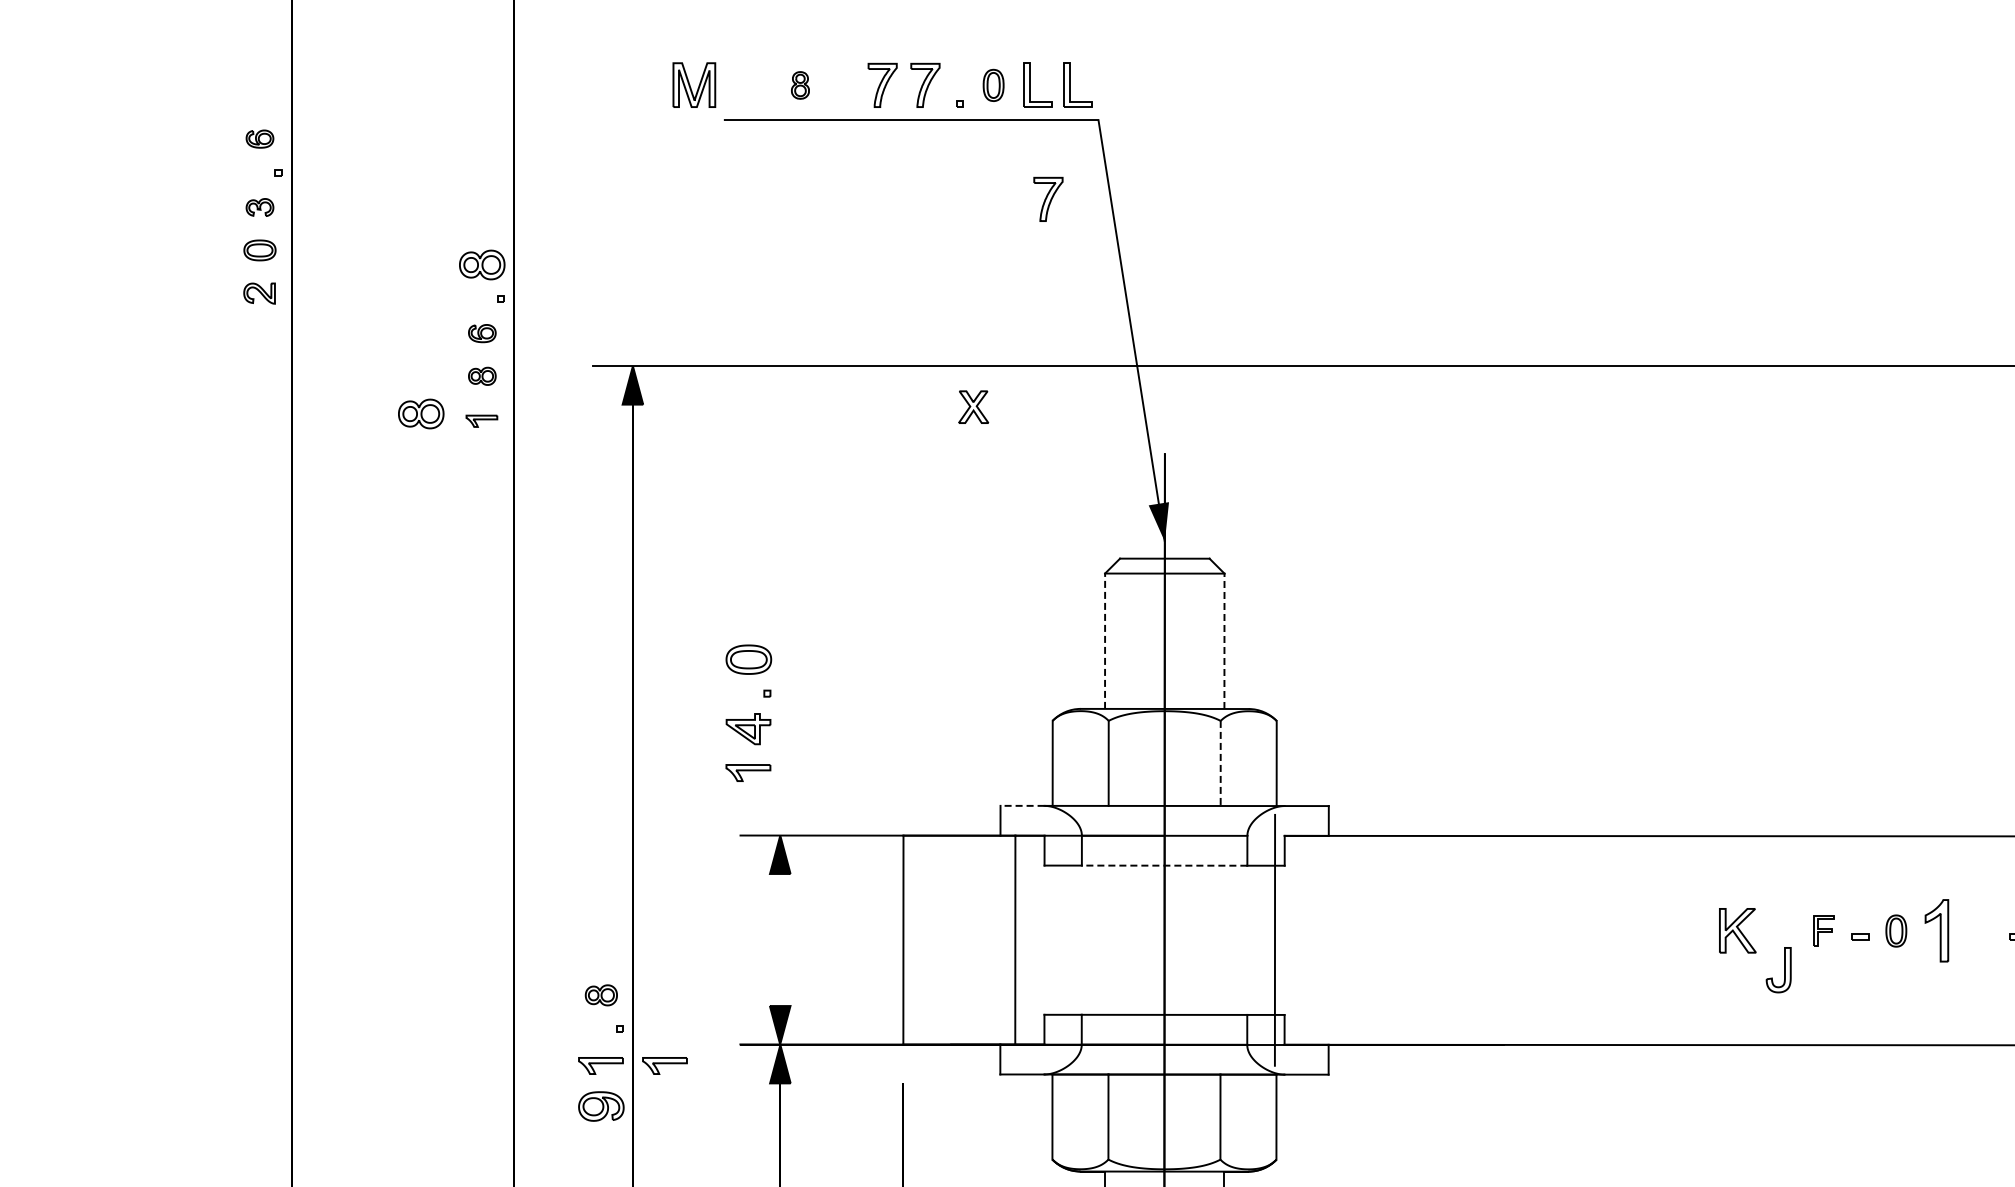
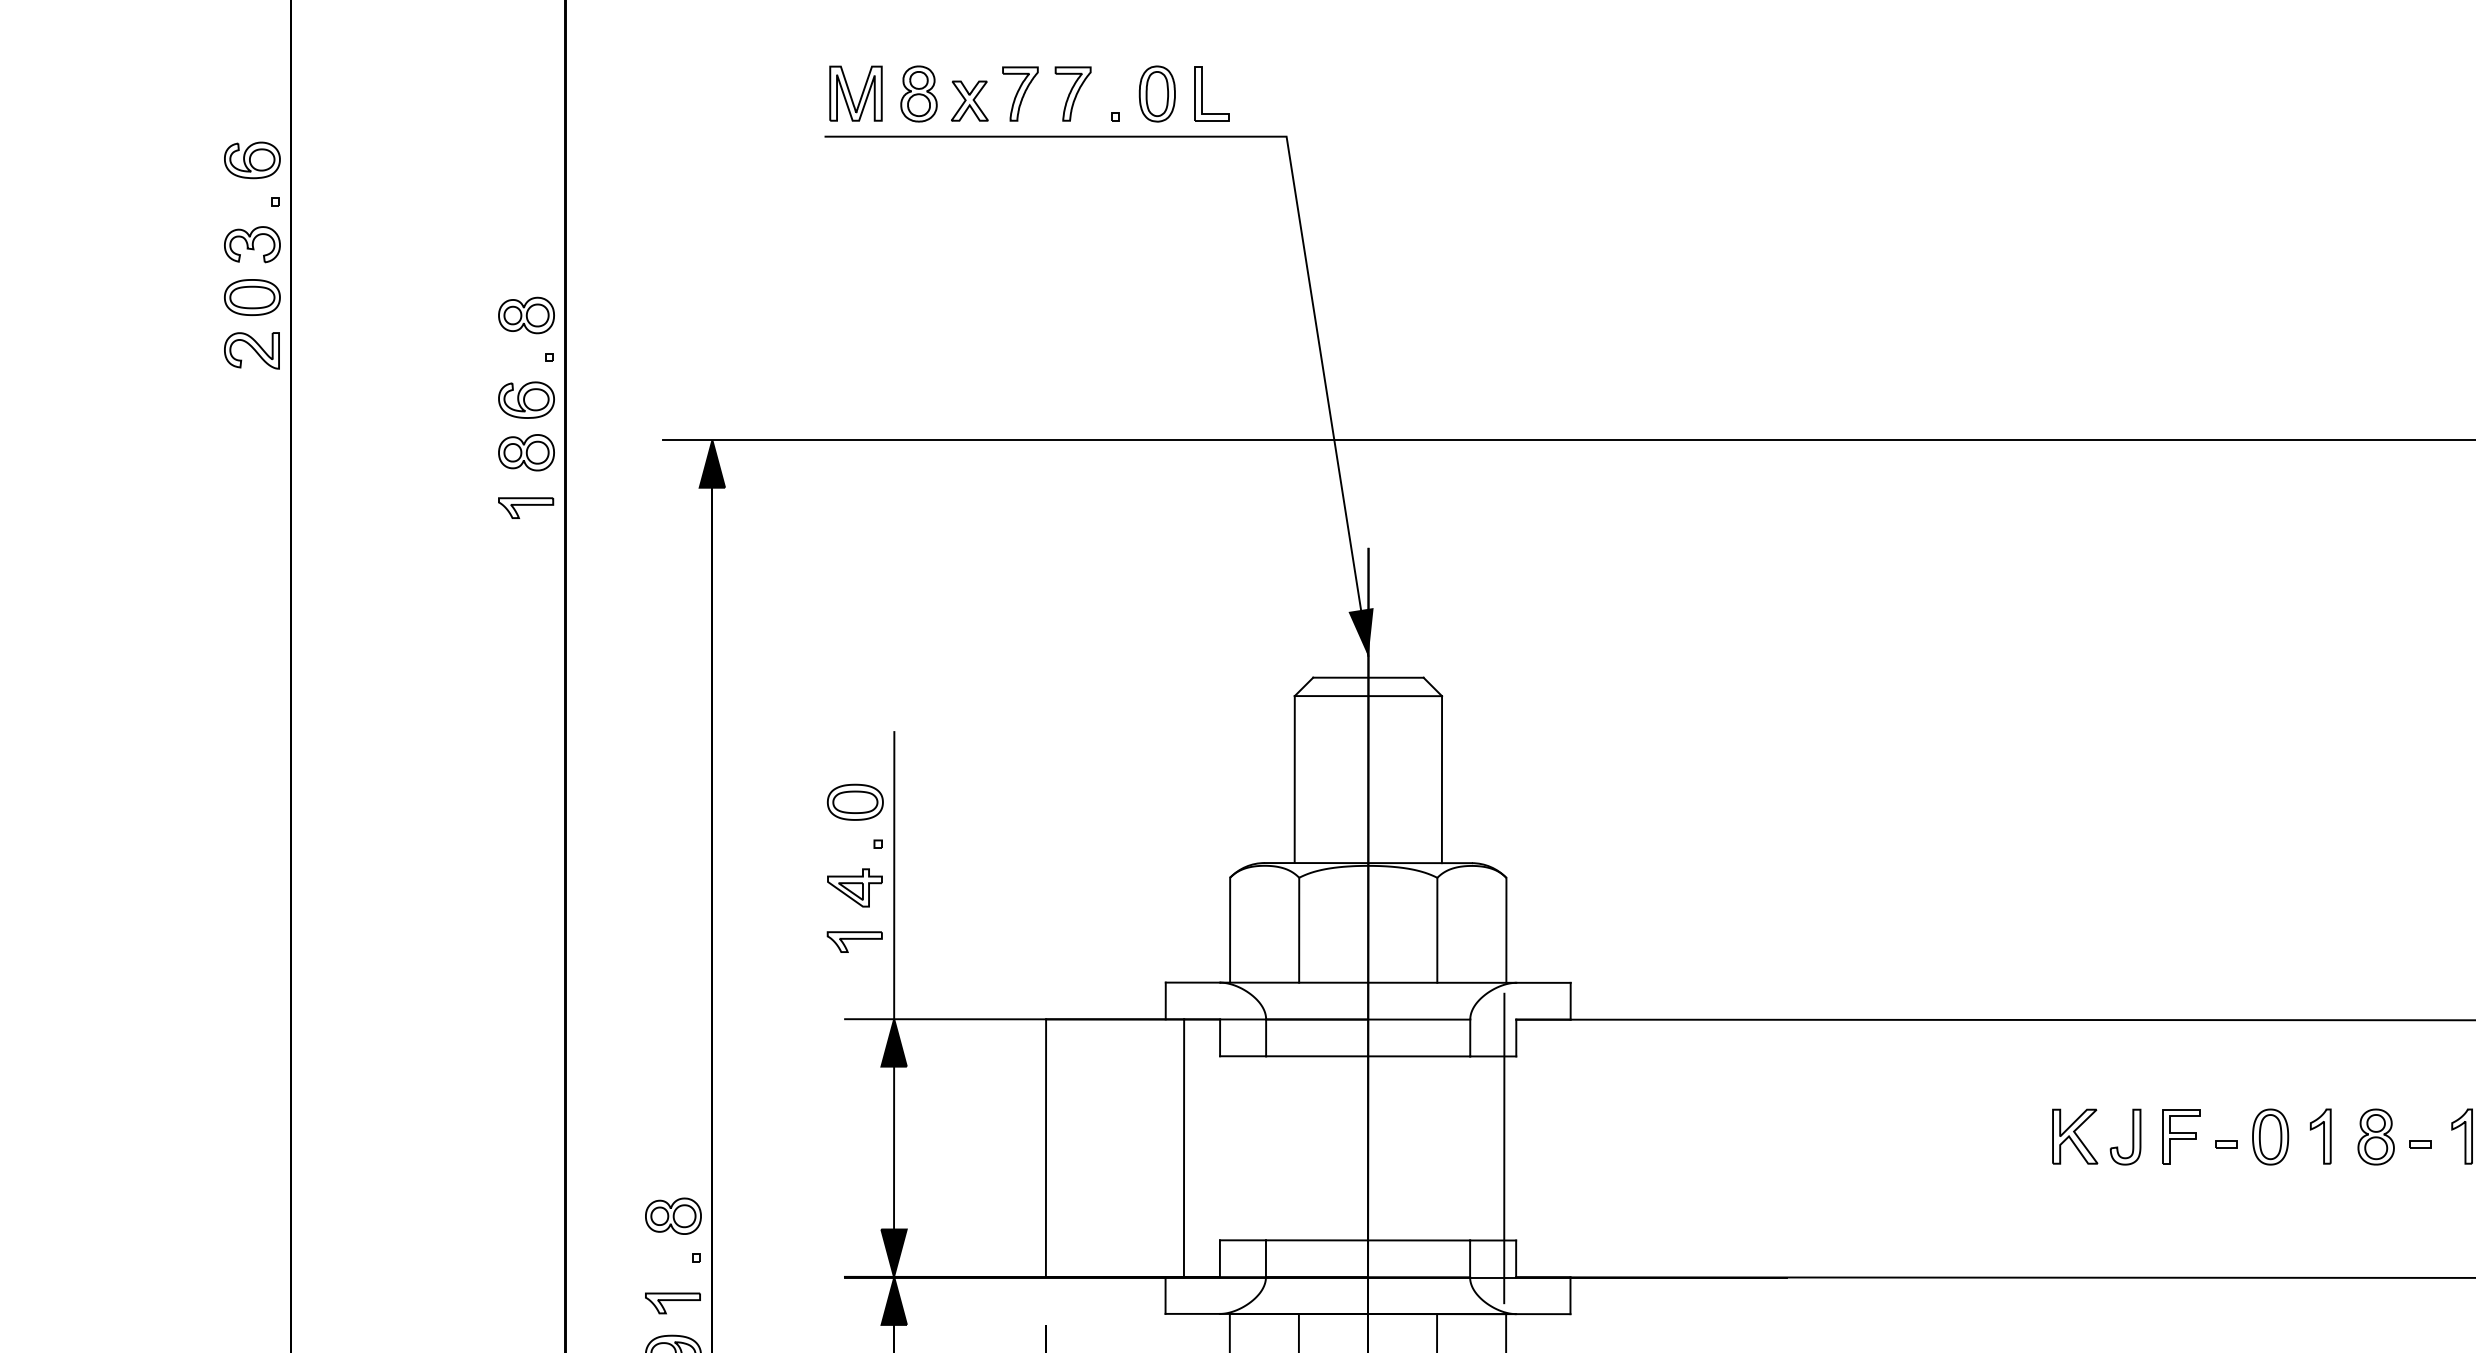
part: (694, 84) -> (856, 92), moved
part: (1070, 84) -> (1252, 92), removed
part: (800, 85) -> (919, 94), size x1.67
part: (993, 85) -> (1157, 94), size x1.43
part: (259, 138) -> (251, 159), size x1.67
part: (1048, 198) -> (1224, 233), removed
part: (259, 207) -> (251, 244), size x1.67
part: (259, 250) -> (251, 297), size x1.43
part: (259, 293) -> (251, 350), size x1.43
part: (482, 333) -> (526, 399), size x1.67
part: (482, 376) -> (526, 453), size x1.67
part: (973, 406) -> (969, 100), moved
part: (421, 413) -> (451, 498), removed
part: (481, 421) -> (525, 508), size x1.43
line: (1105, 641) -> (1295, 779), dashed -> solid
line: (1224, 641) -> (1442, 779), dashed -> solid
line: (780, 718) -> (894, 874), added
line: (1220, 763) -> (1437, 930), dashed -> solid
line: (1022, 805) -> (1192, 982), dashed -> solid
line: (1164, 865) -> (1368, 1056), dashed -> solid
part: (1823, 930) -> (2180, 1136), size x1.43
part: (1896, 930) -> (2270, 1136), size x1.43
part: (1936, 930) -> (2320, 1136), size x0.71
part: (1981, 930) -> (2375, 1136), added
line: (780, 939) -> (894, 1147), added
part: (1778, 970) -> (2125, 1137), moved
part: (601, 995) -> (673, 1216), size x1.43
part: (664, 1065) -> (751, 1302), removed

